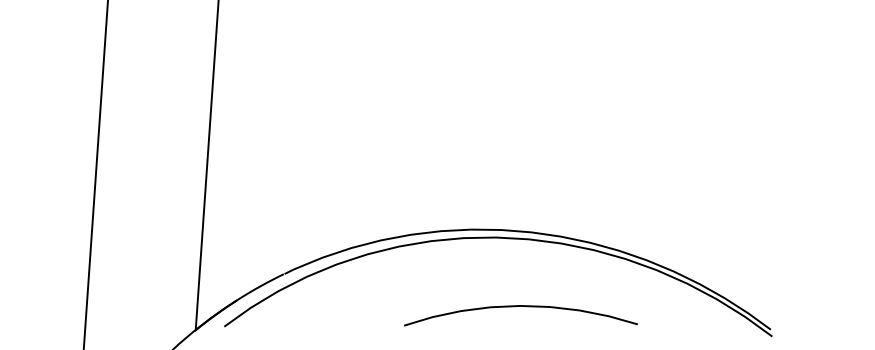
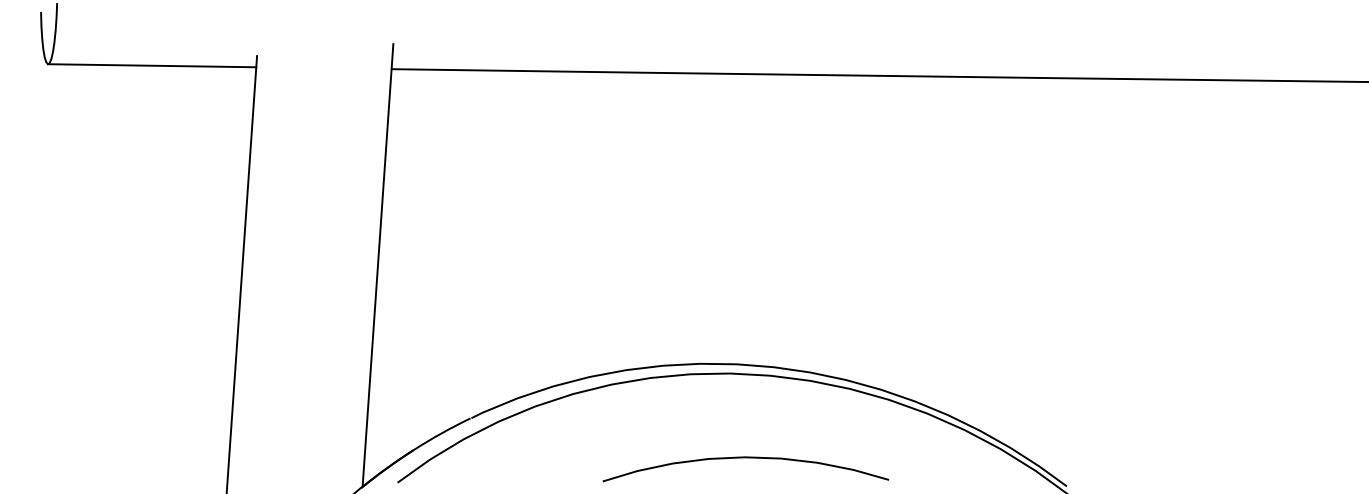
curve: (520, 306) -> (745, 458), moved

